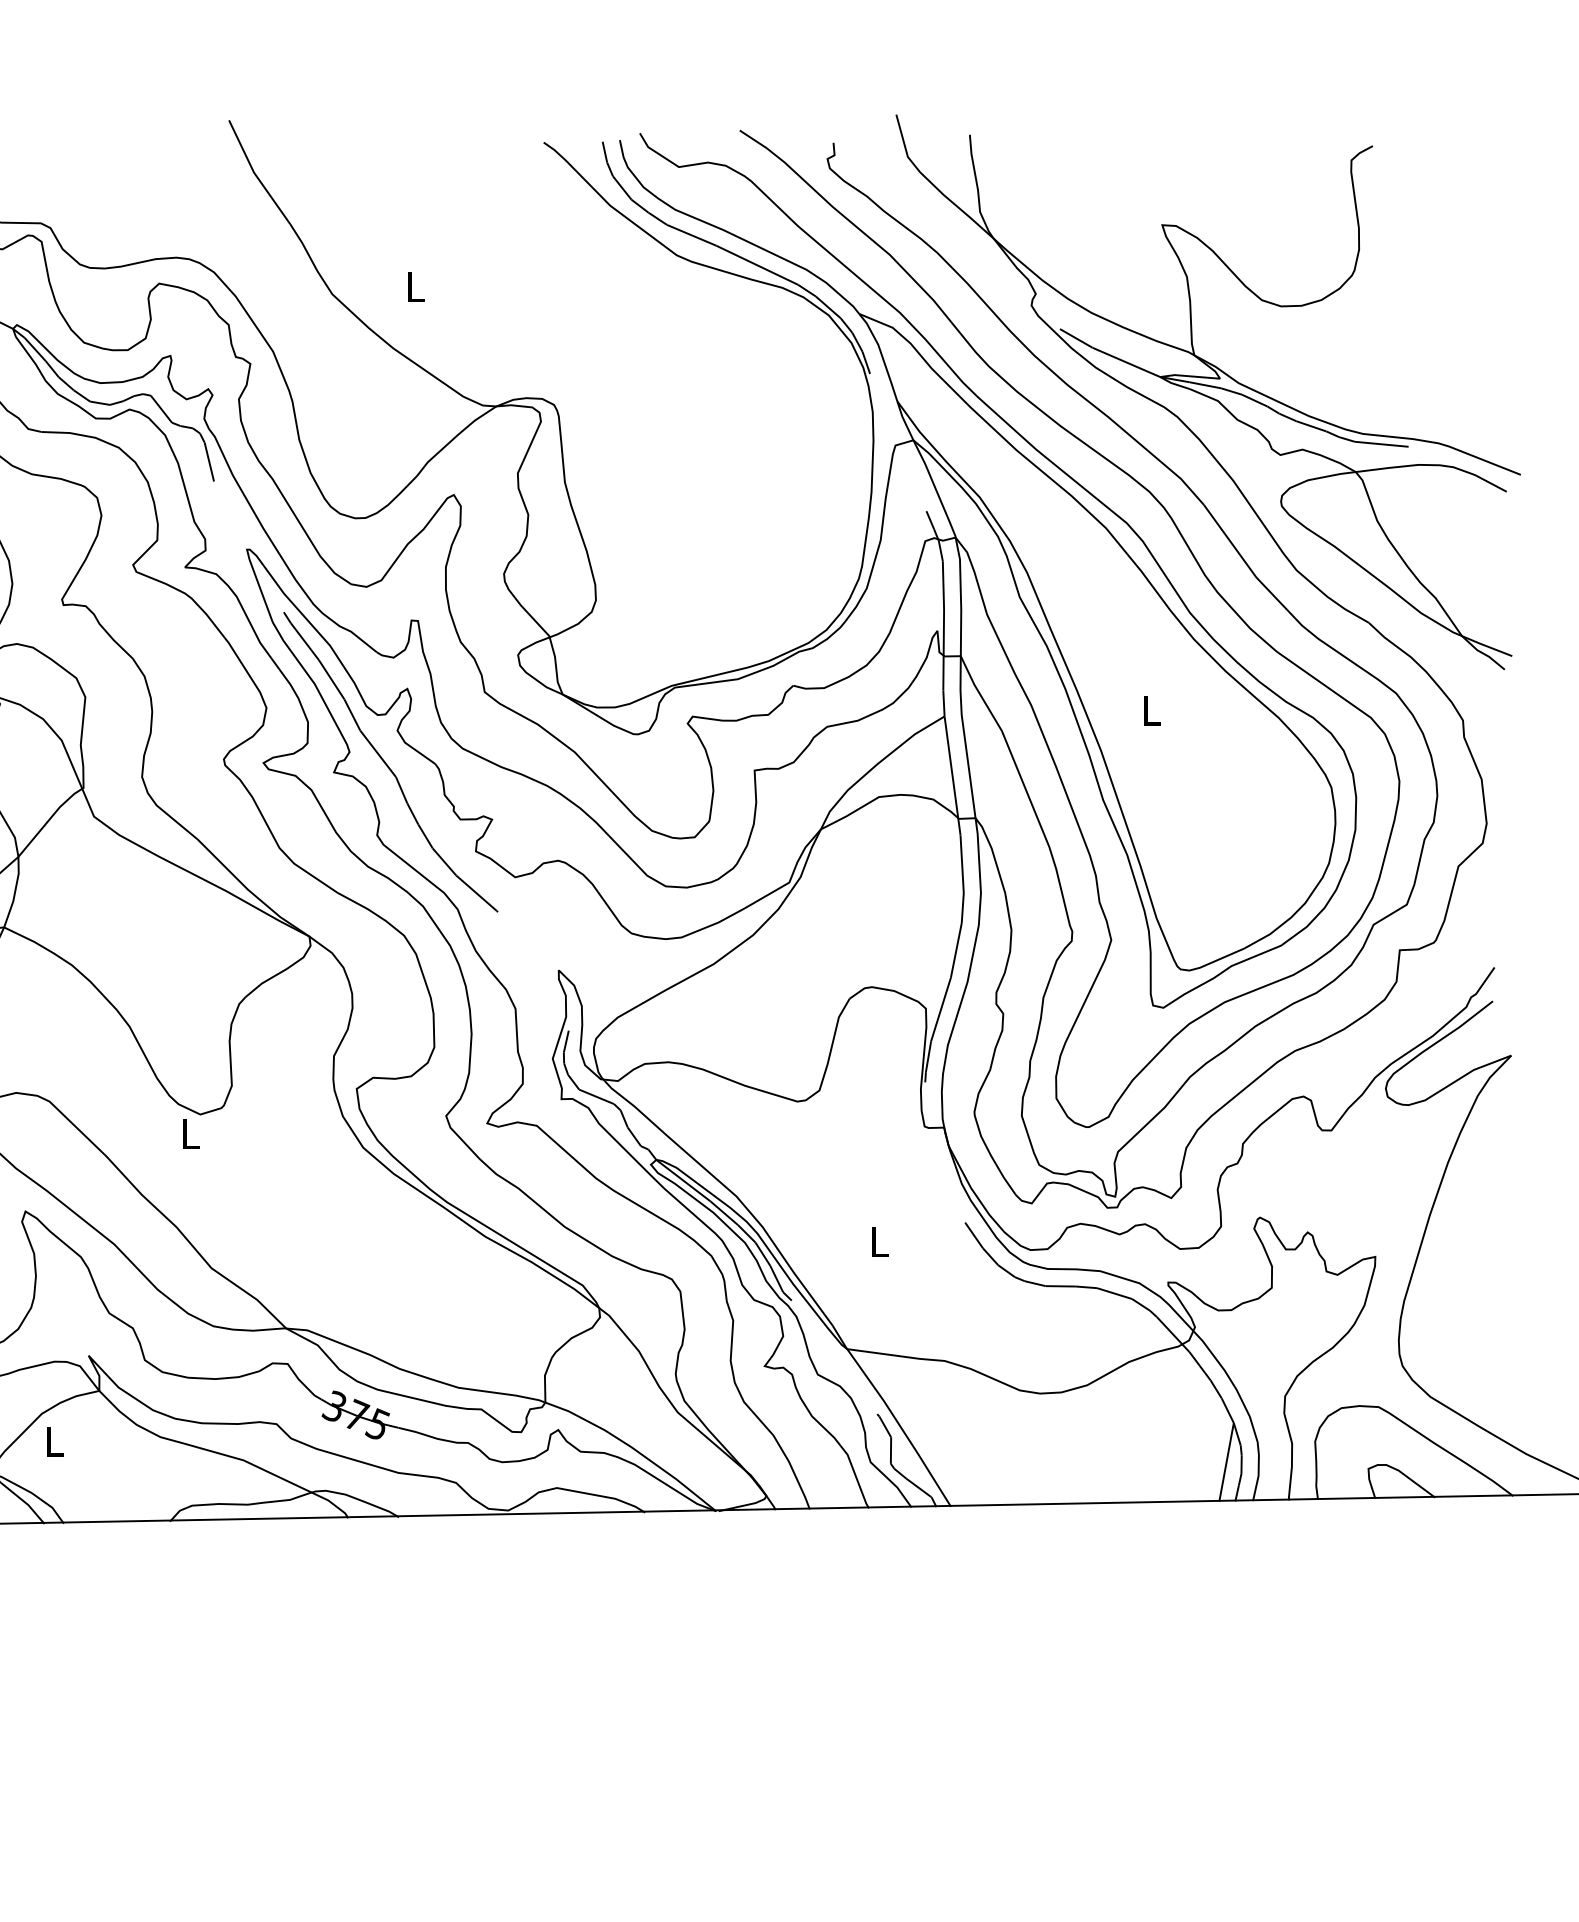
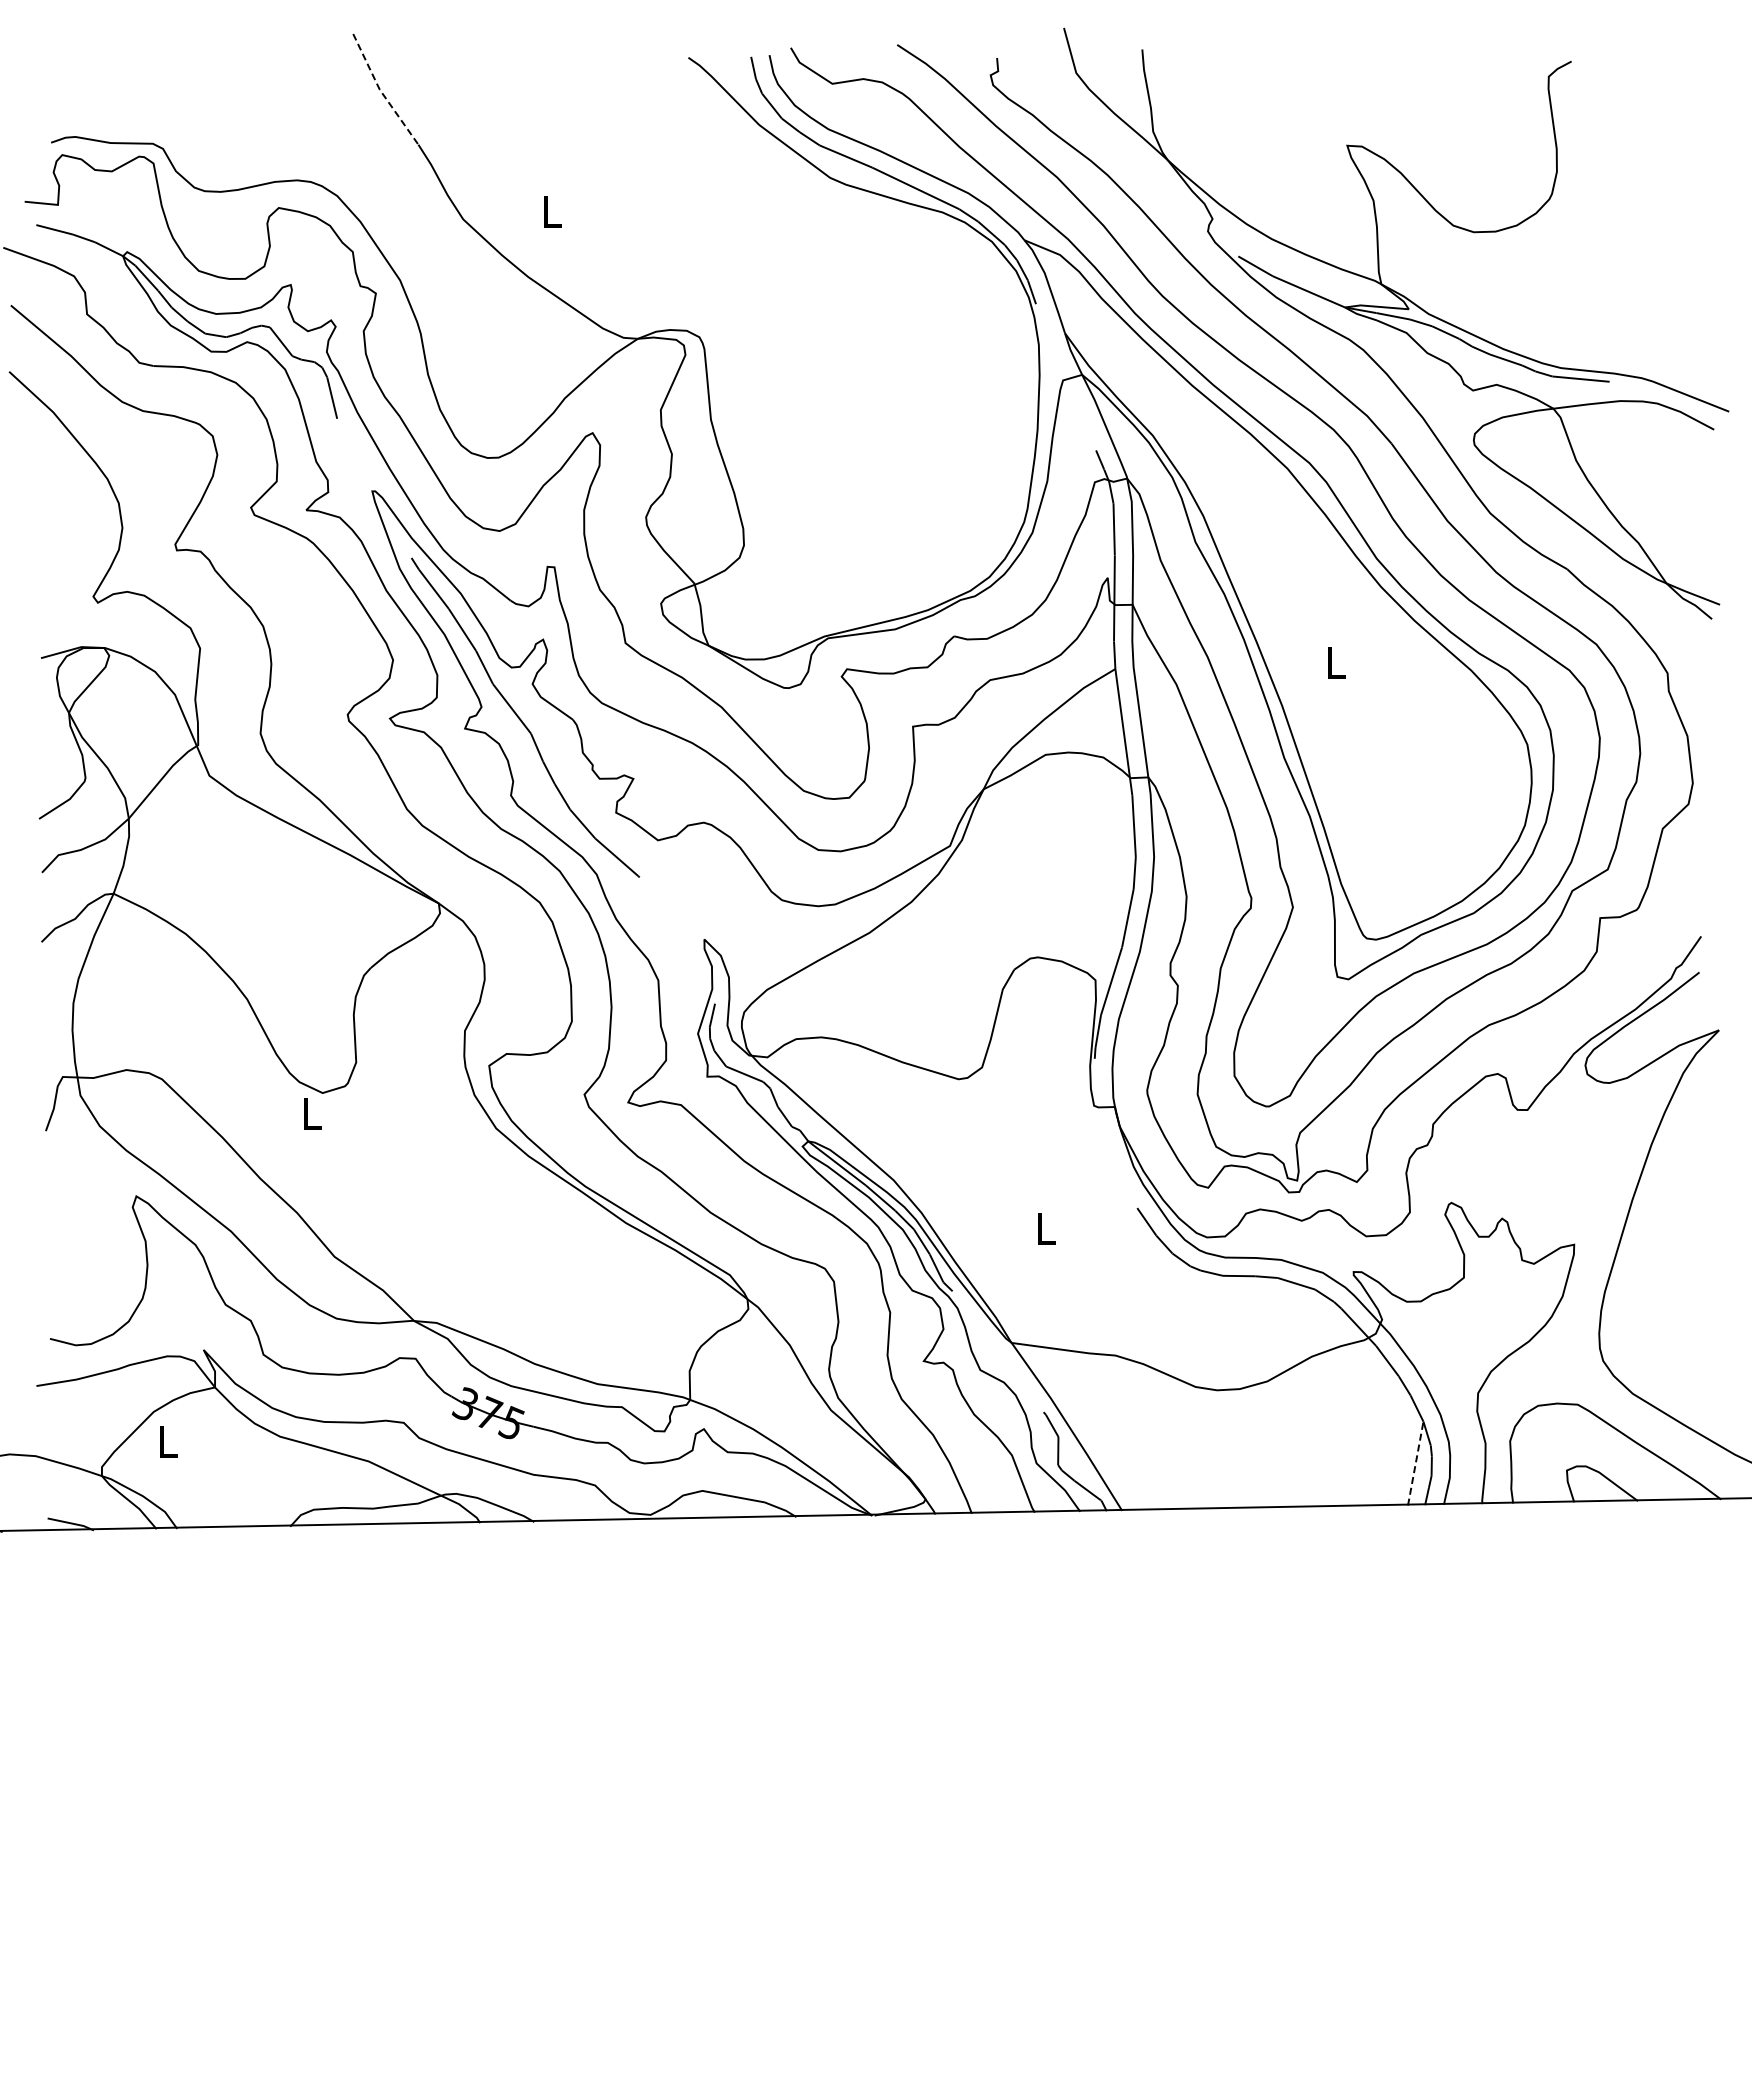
line: (255, 175) -> (381, 92), solid -> dashed
line: (1226, 1462) -> (1415, 1463), solid -> dashed

